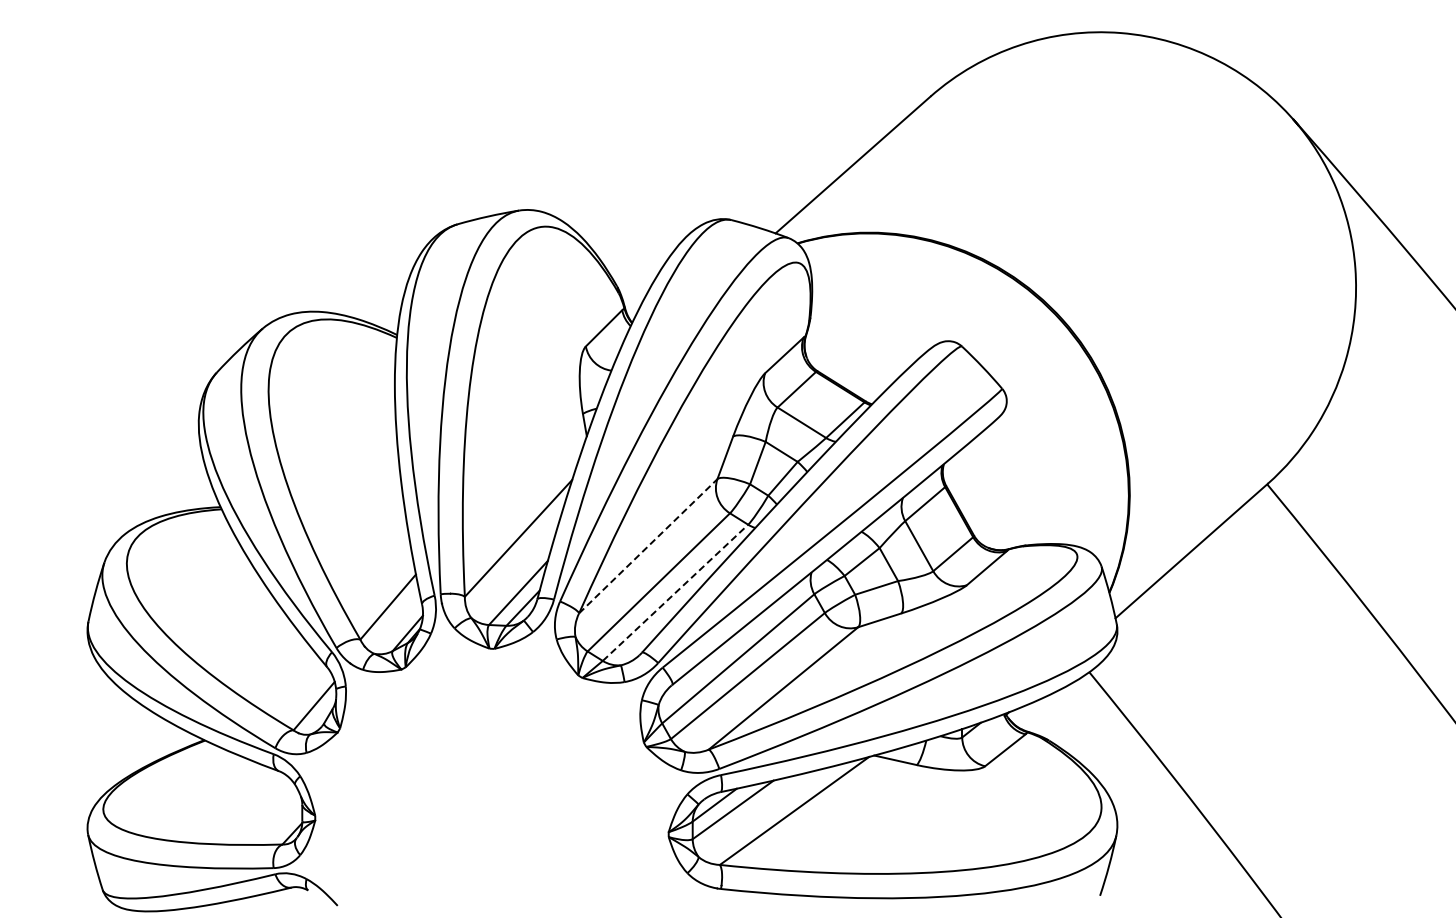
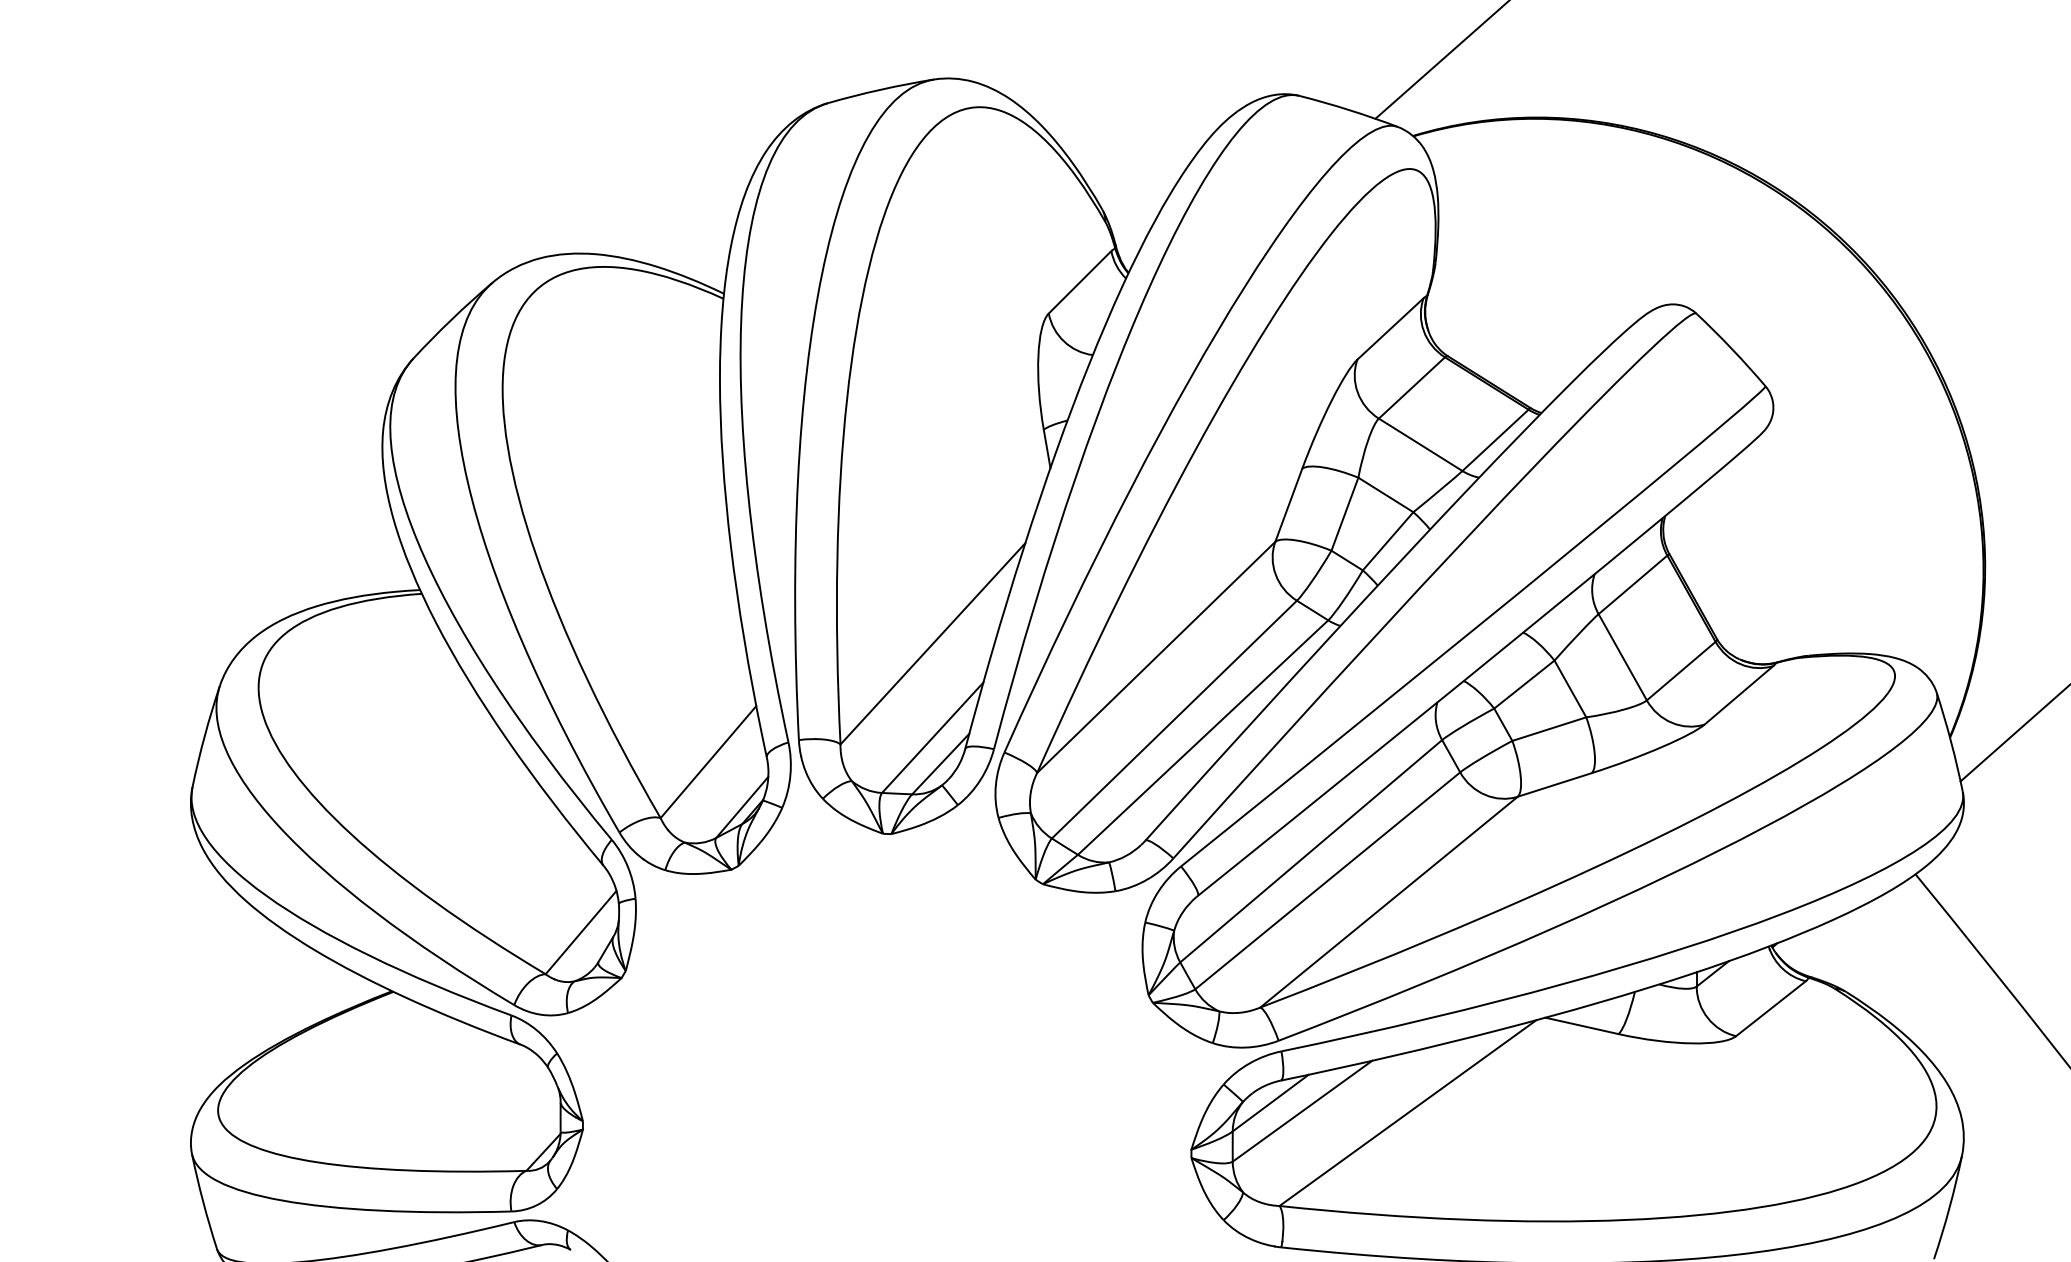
line: (648, 545) -> (1156, 656), dashed -> solid
line: (675, 592) -> (1203, 737), dashed -> solid

